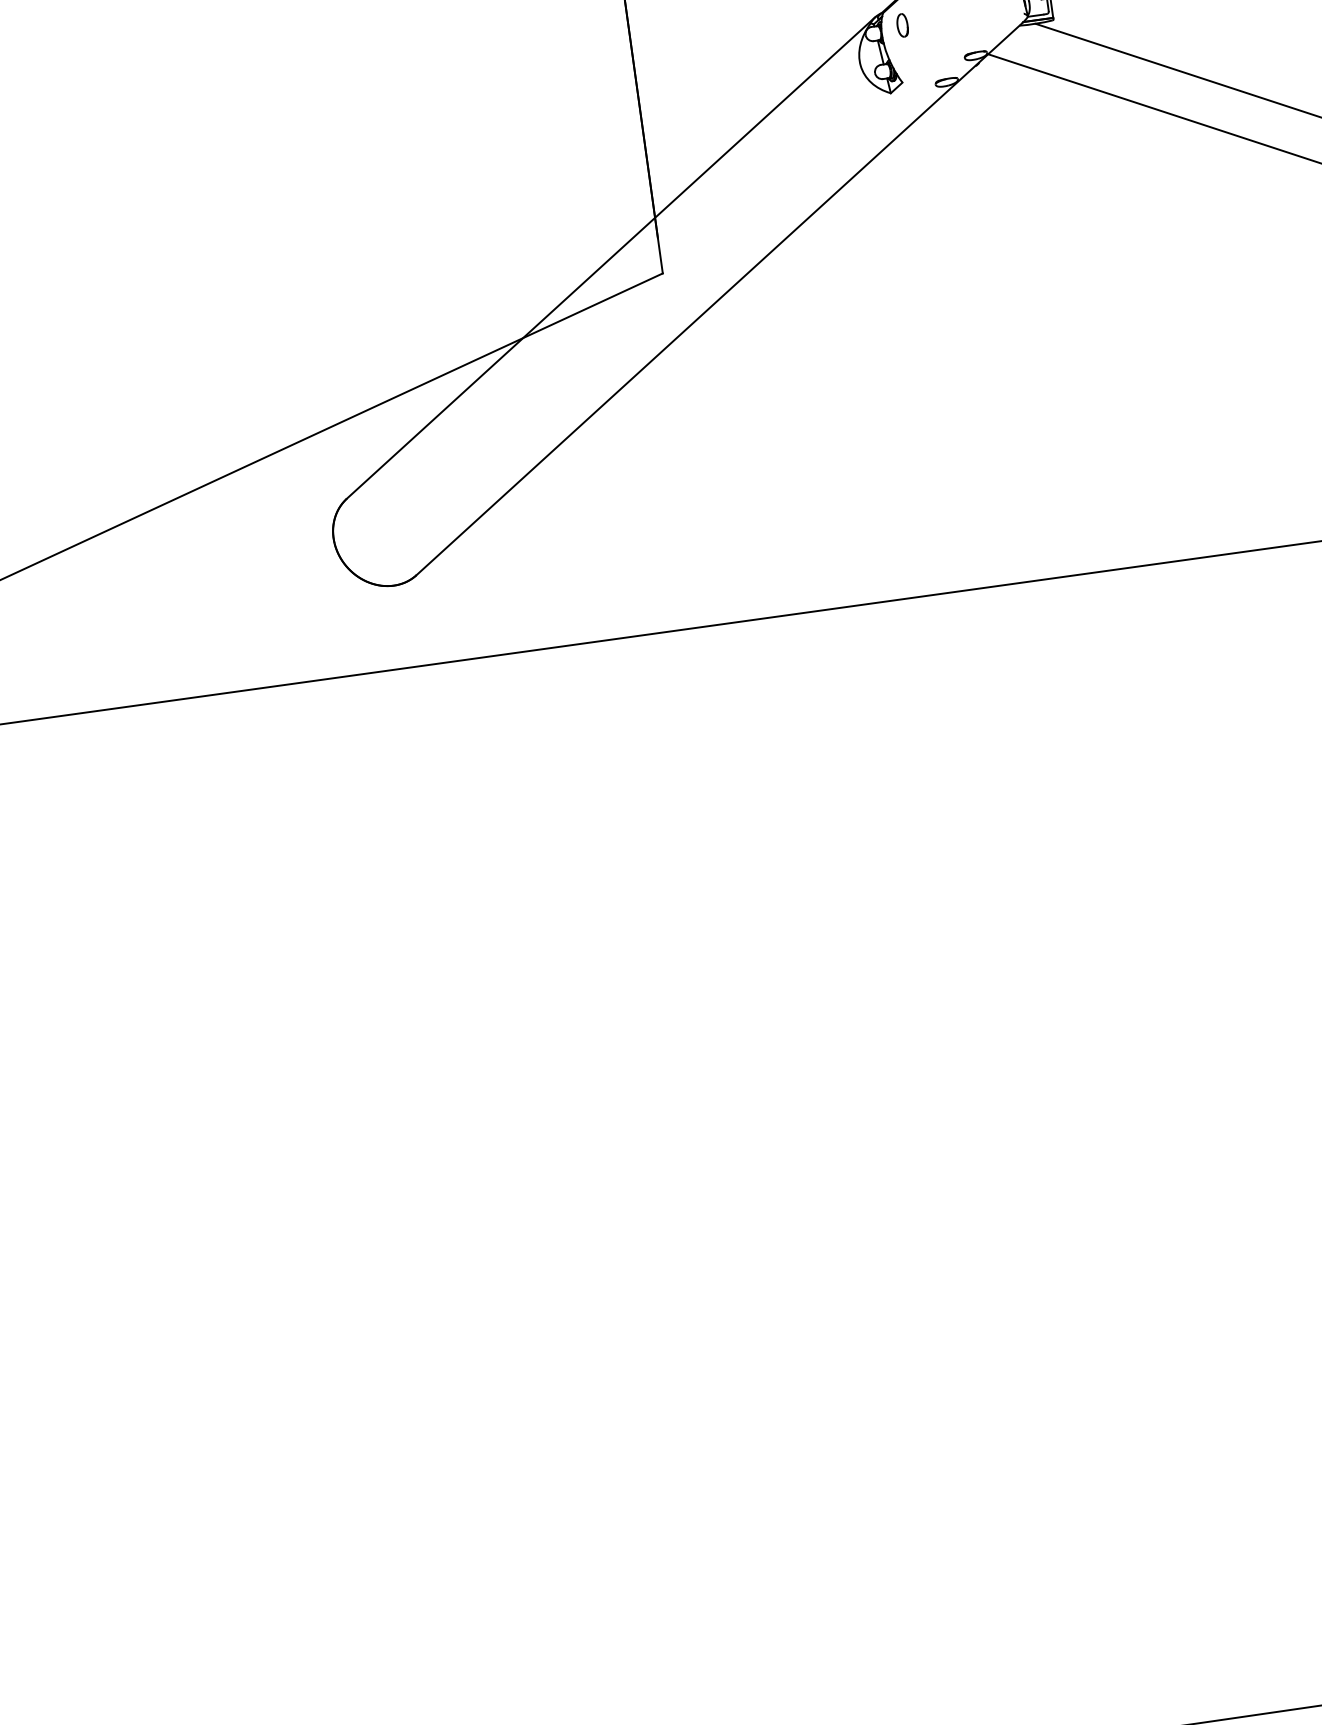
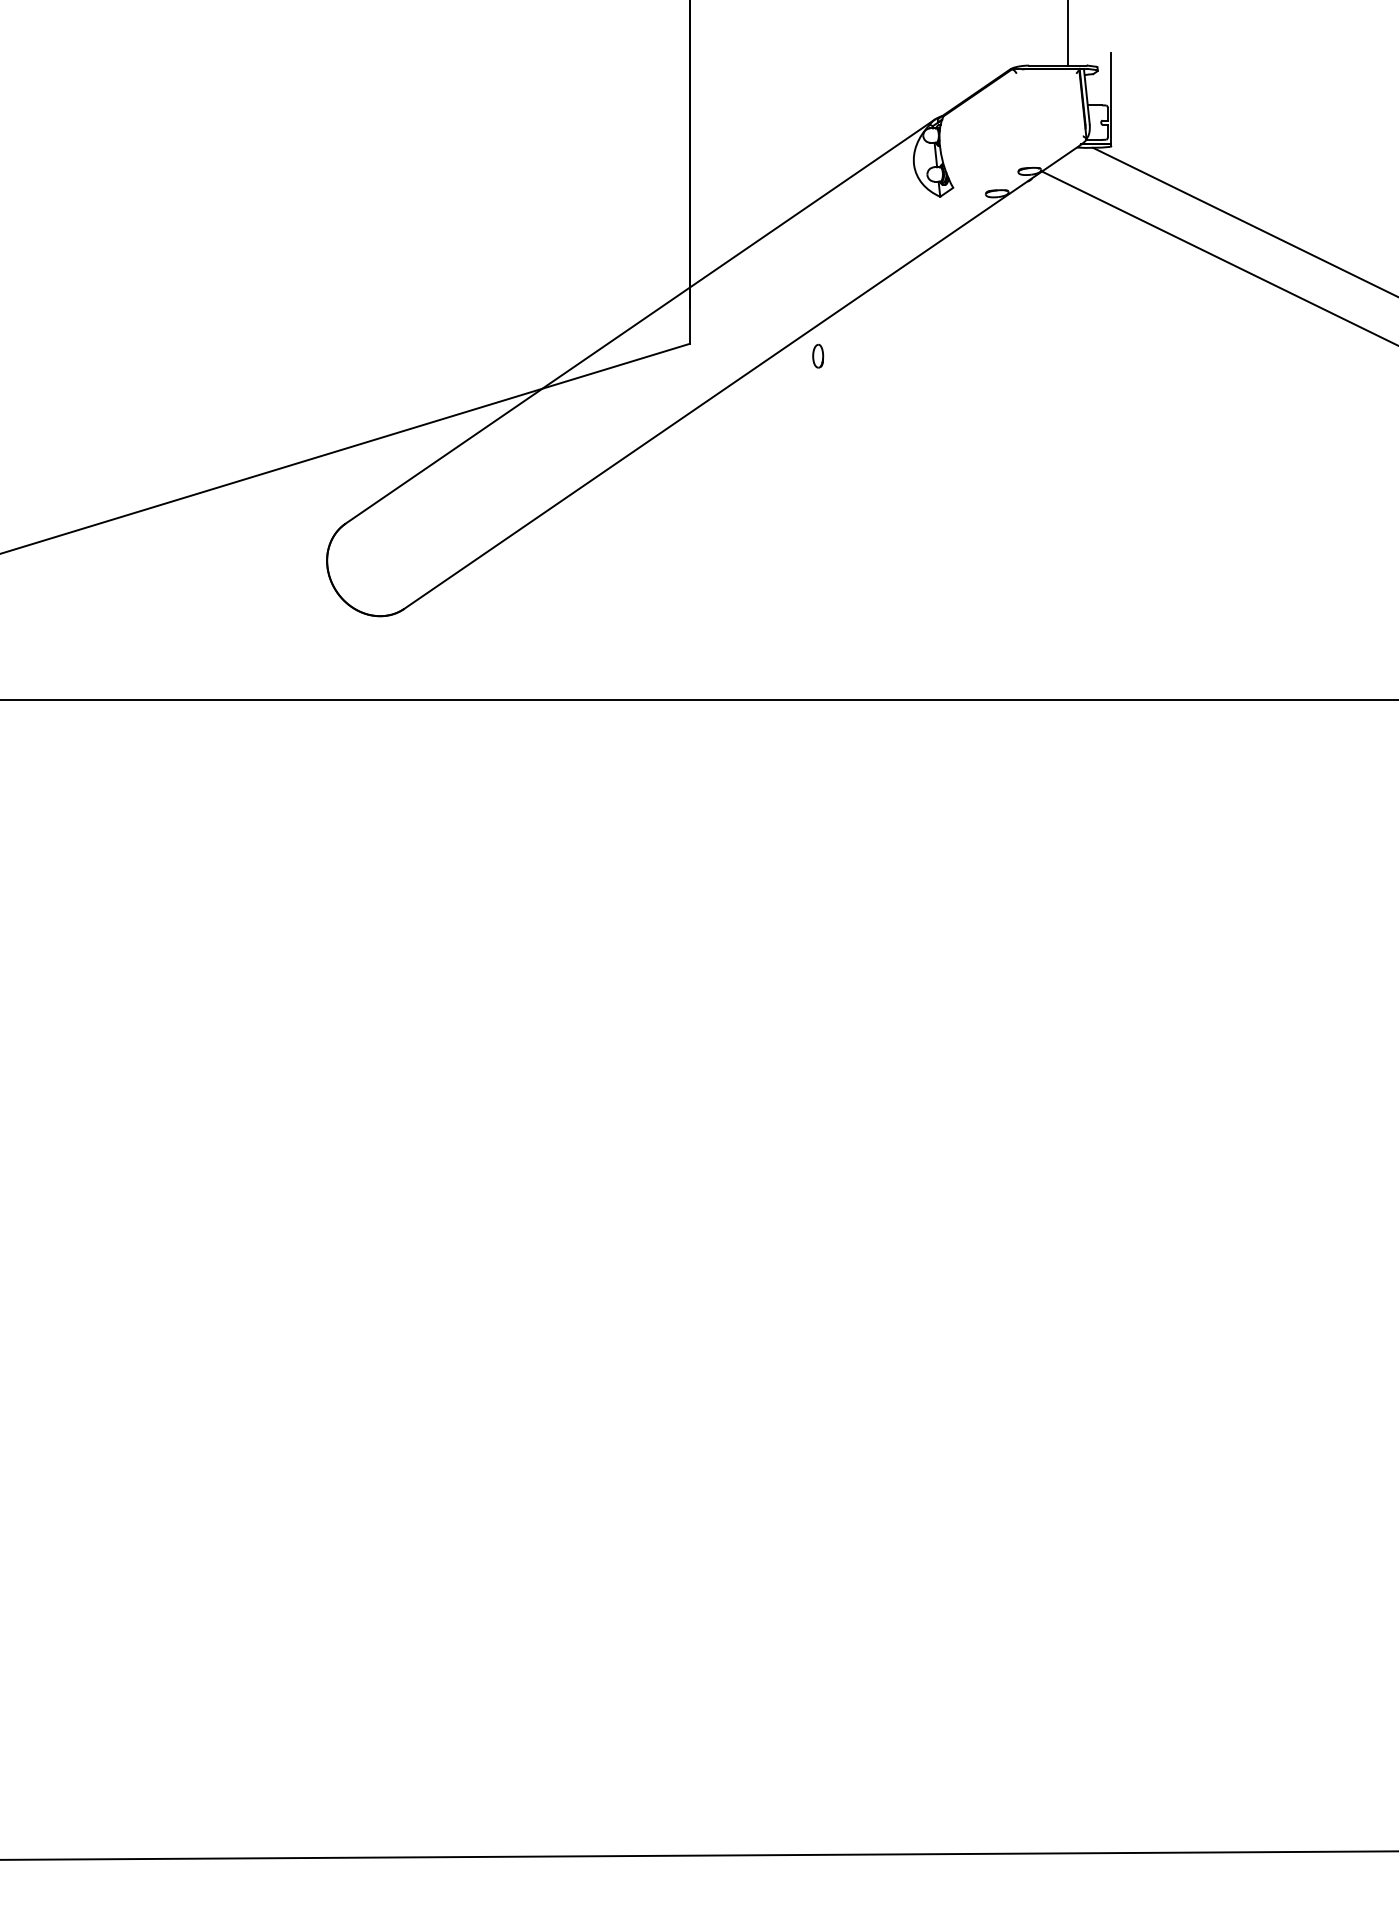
part: (902, 24) -> (818, 355), moved

